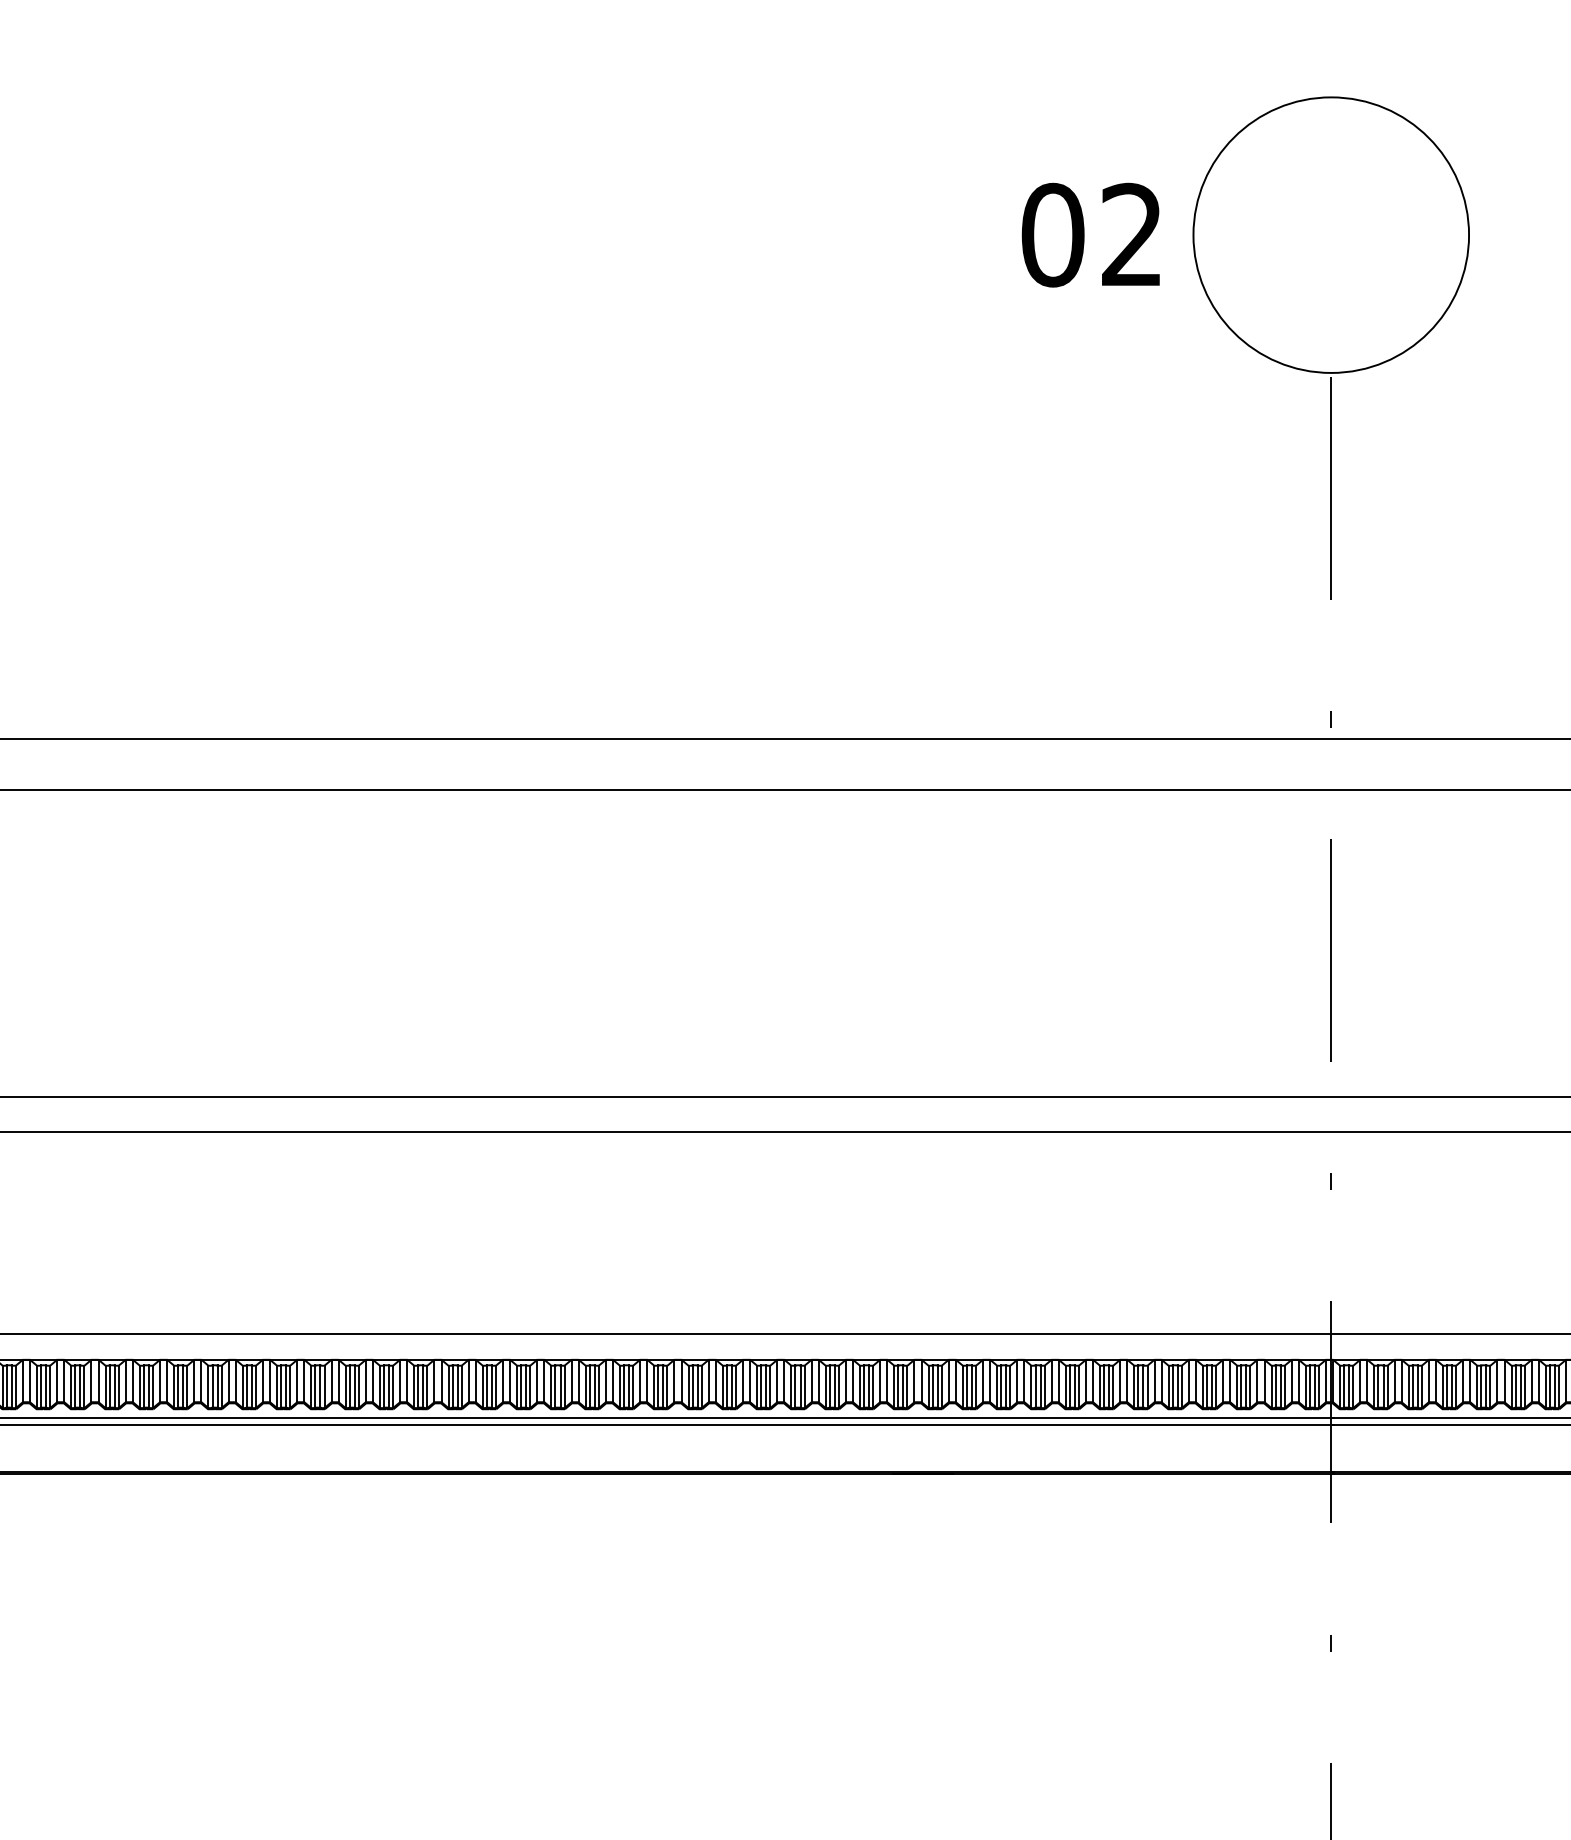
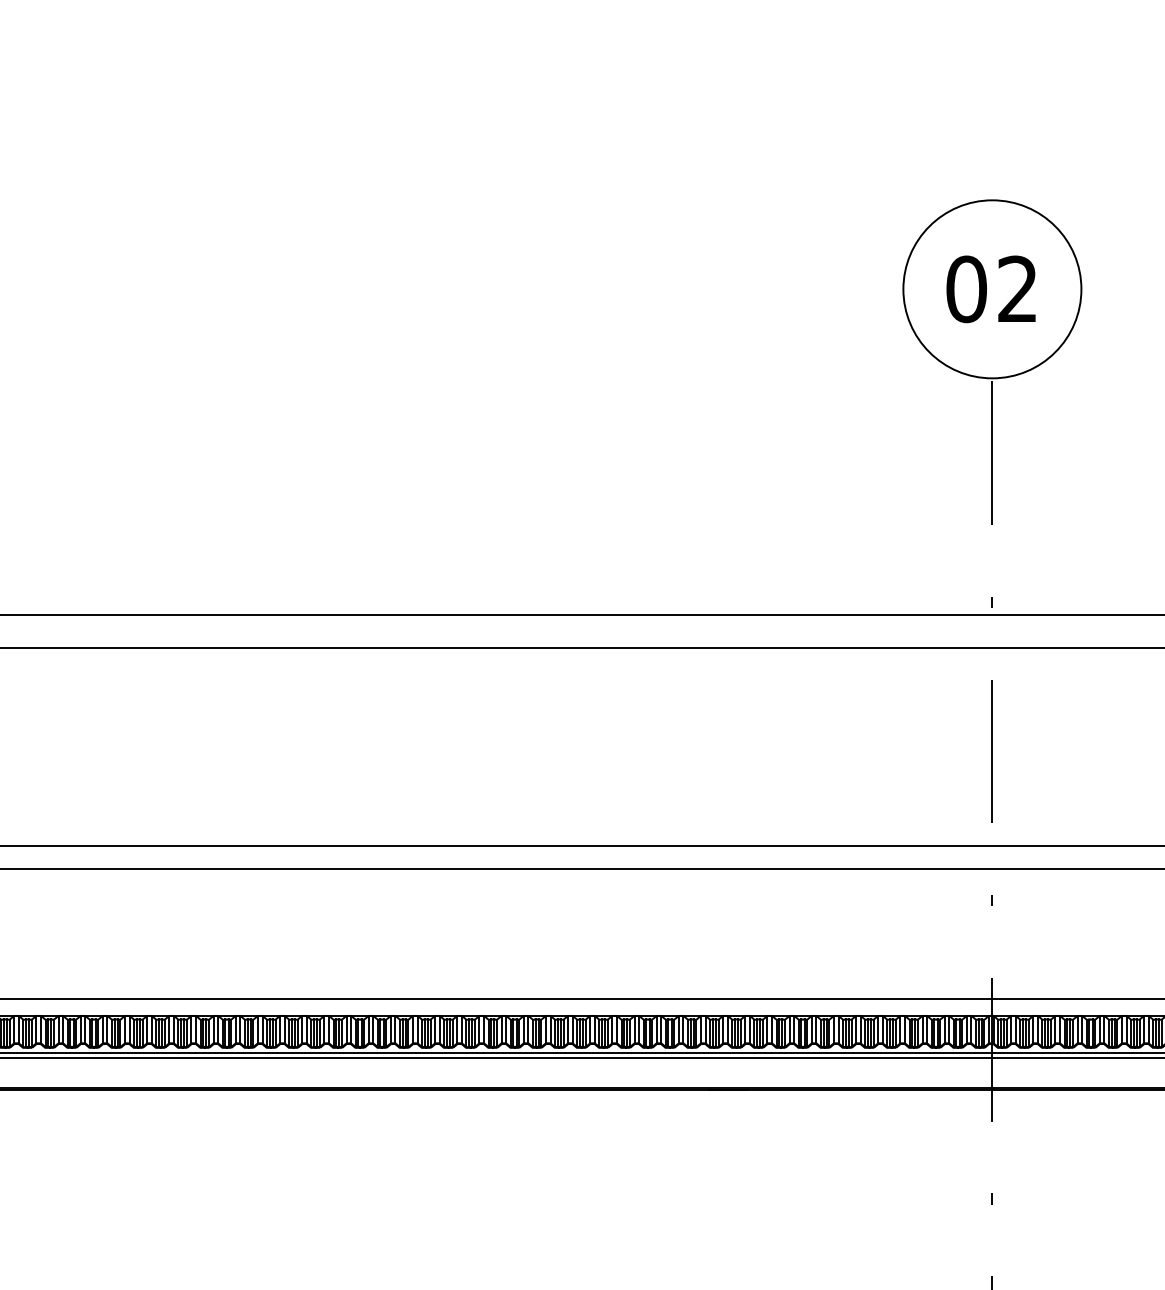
text: (1089, 235) -> (990, 289), moved

